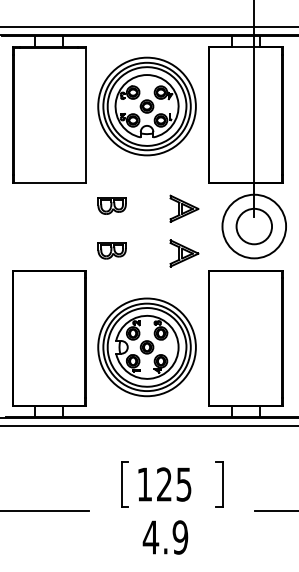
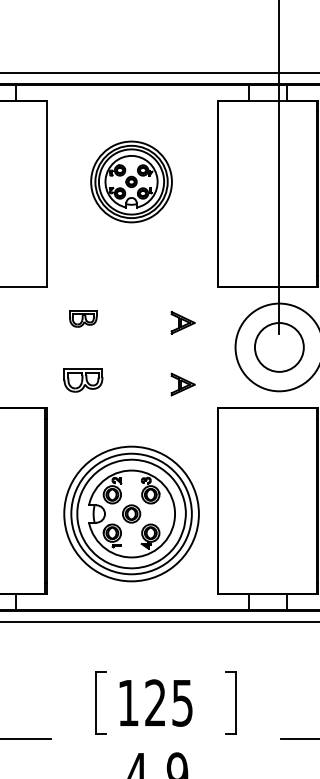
part: (146, 106) -> (130, 181), size x0.6
part: (111, 205) -> (82, 318), size x0.7
part: (184, 208) -> (183, 322), size x0.6
part: (184, 253) -> (183, 384), size x0.6

